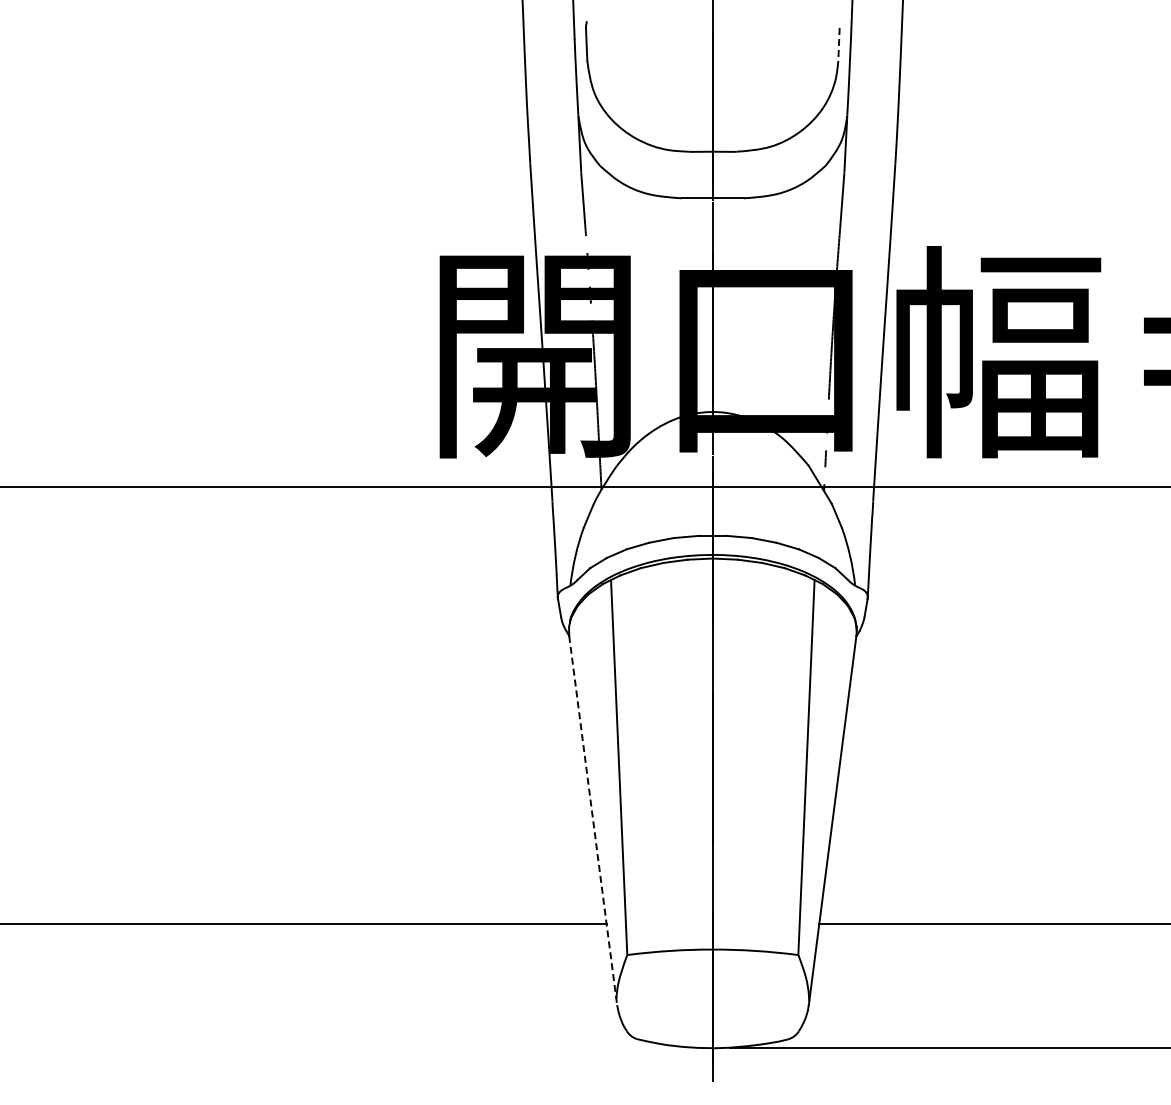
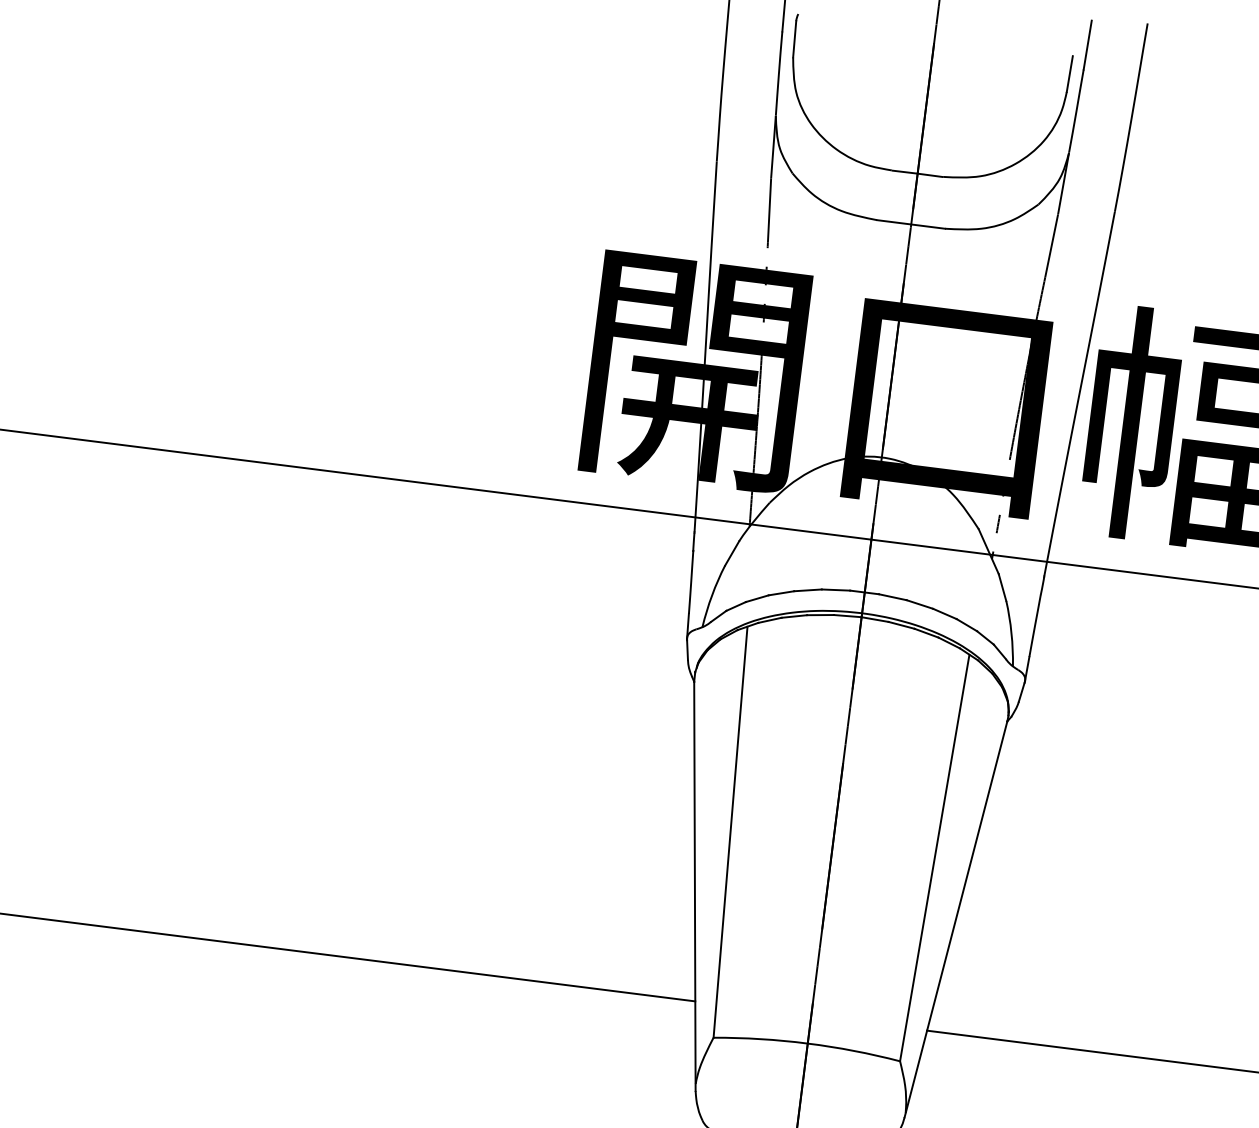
line: (838, 44) -> (1069, 74), dashed -> solid
line: (593, 821) -> (695, 887), dashed -> solid

